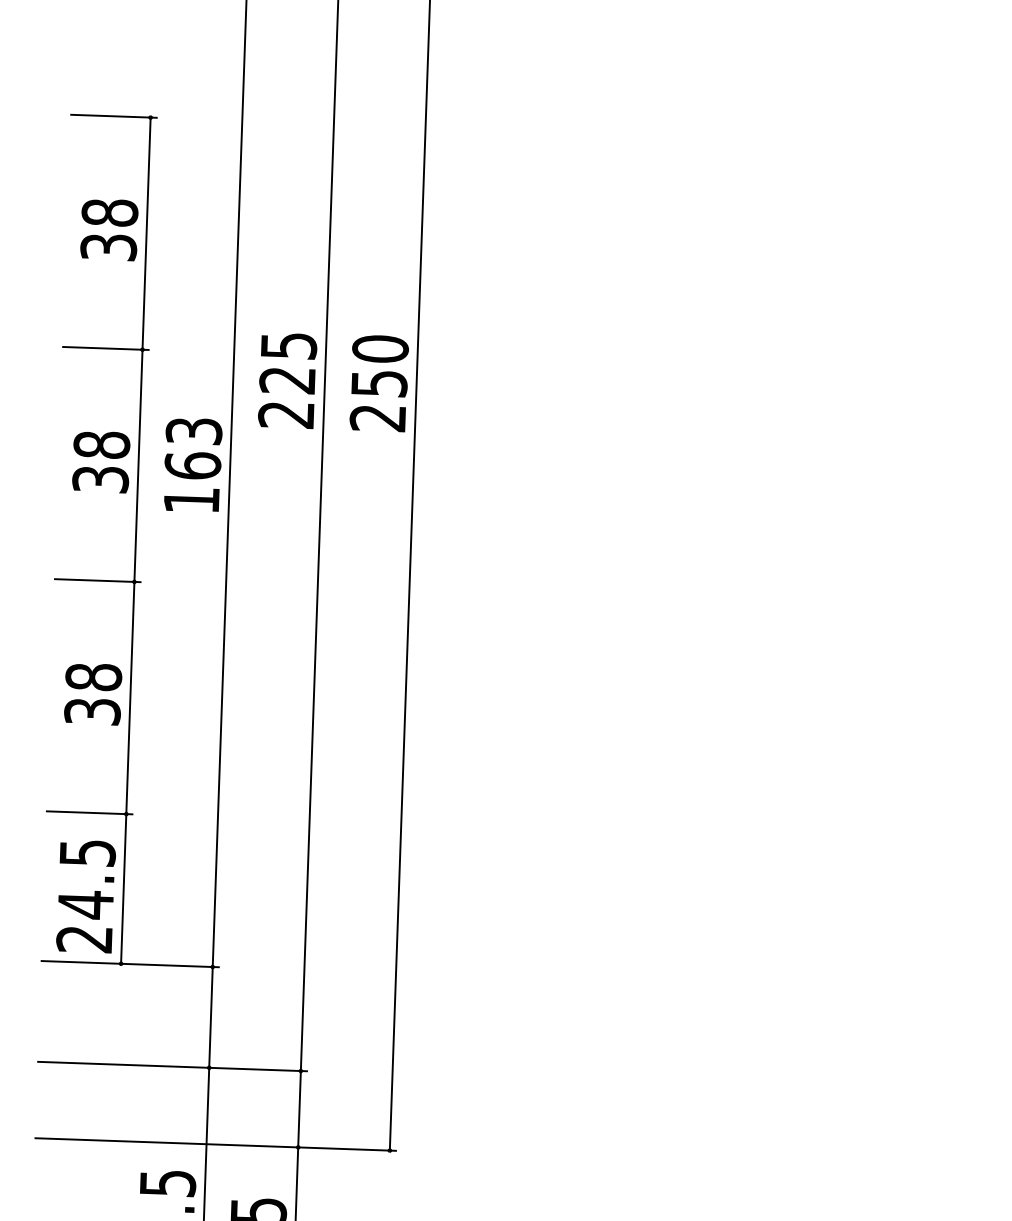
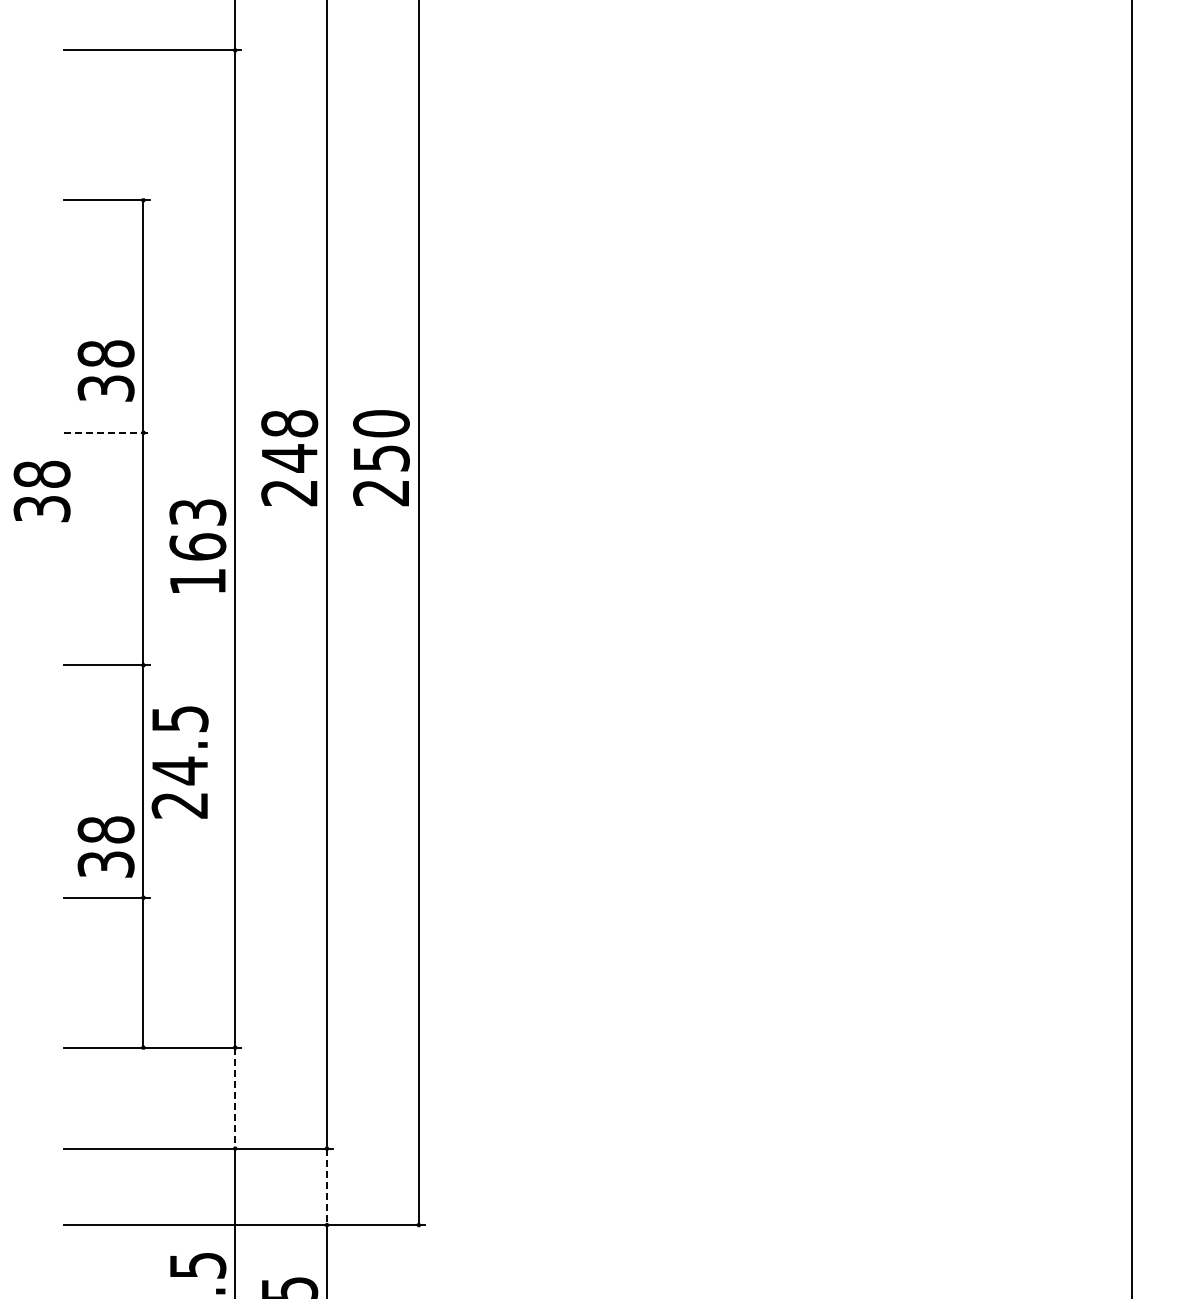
text: (108, 229) -> (105, 370), moved
line: (105, 348) -> (106, 432), solid -> dashed
text: (288, 363) -> (289, 441), 225 -> 248
text: (100, 462) -> (41, 491), moved
text: (92, 693) -> (105, 846), moved
text: (85, 896) -> (179, 762), moved
line: (211, 1017) -> (235, 1098), solid -> dashed
line: (300, 1109) -> (327, 1187), solid -> dashed

